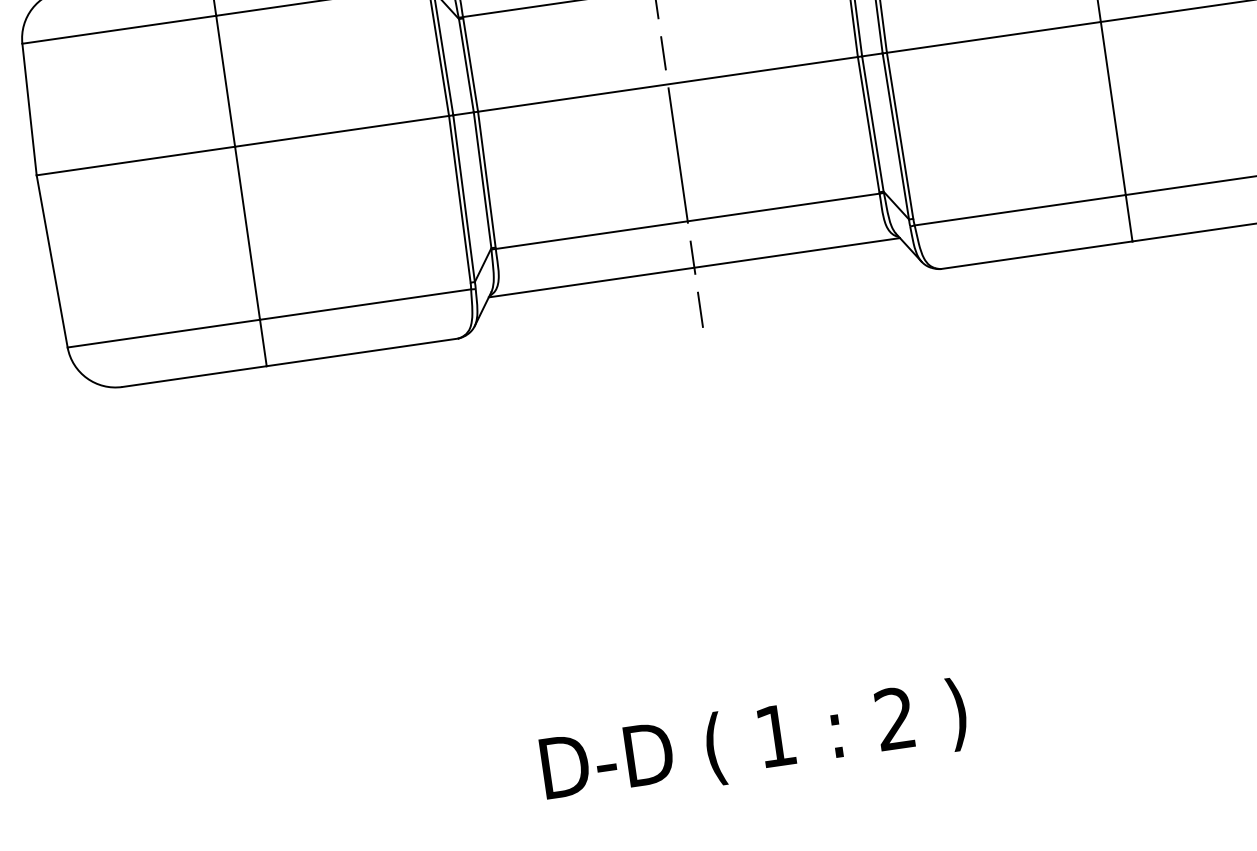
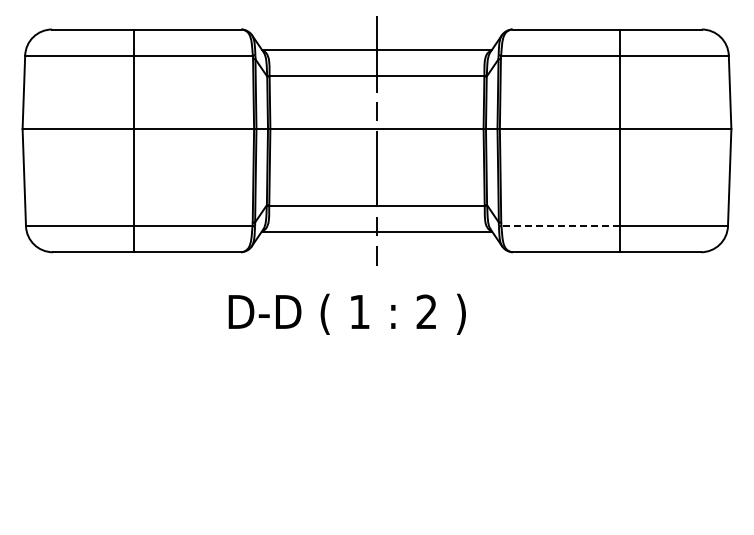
line: (1019, 210) -> (560, 226), solid -> dashed
text: (752, 742) -> (346, 313), moved

